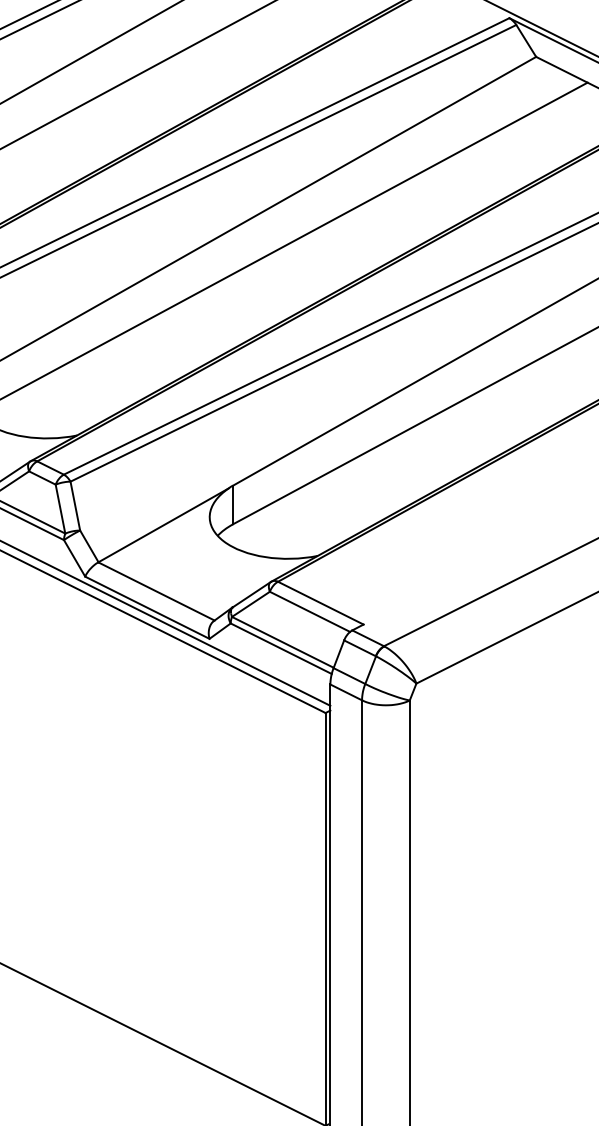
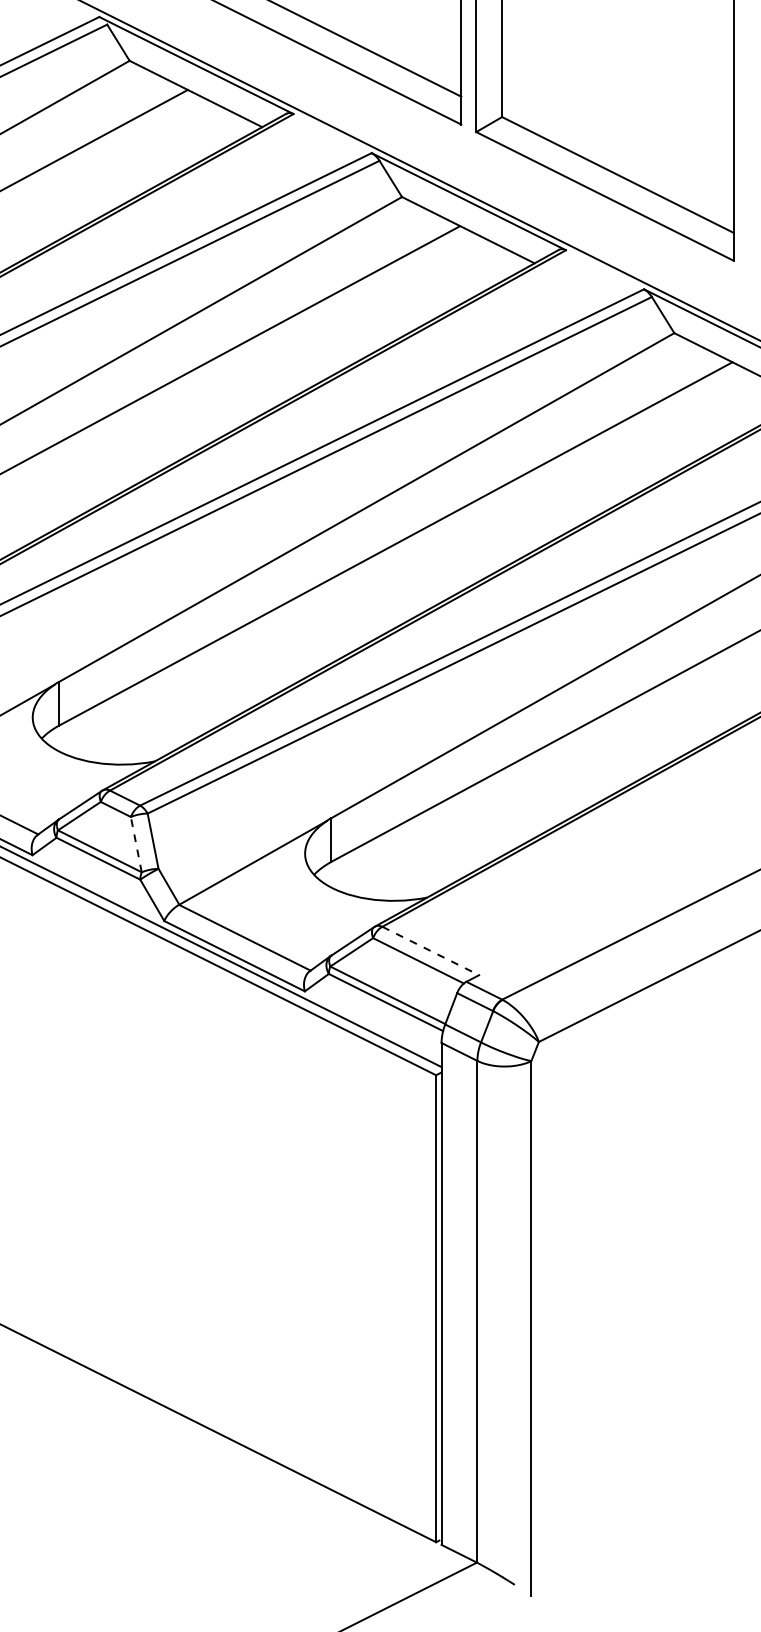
line: (60, 509) -> (136, 844), solid -> dashed
line: (321, 603) -> (431, 951), solid -> dashed

